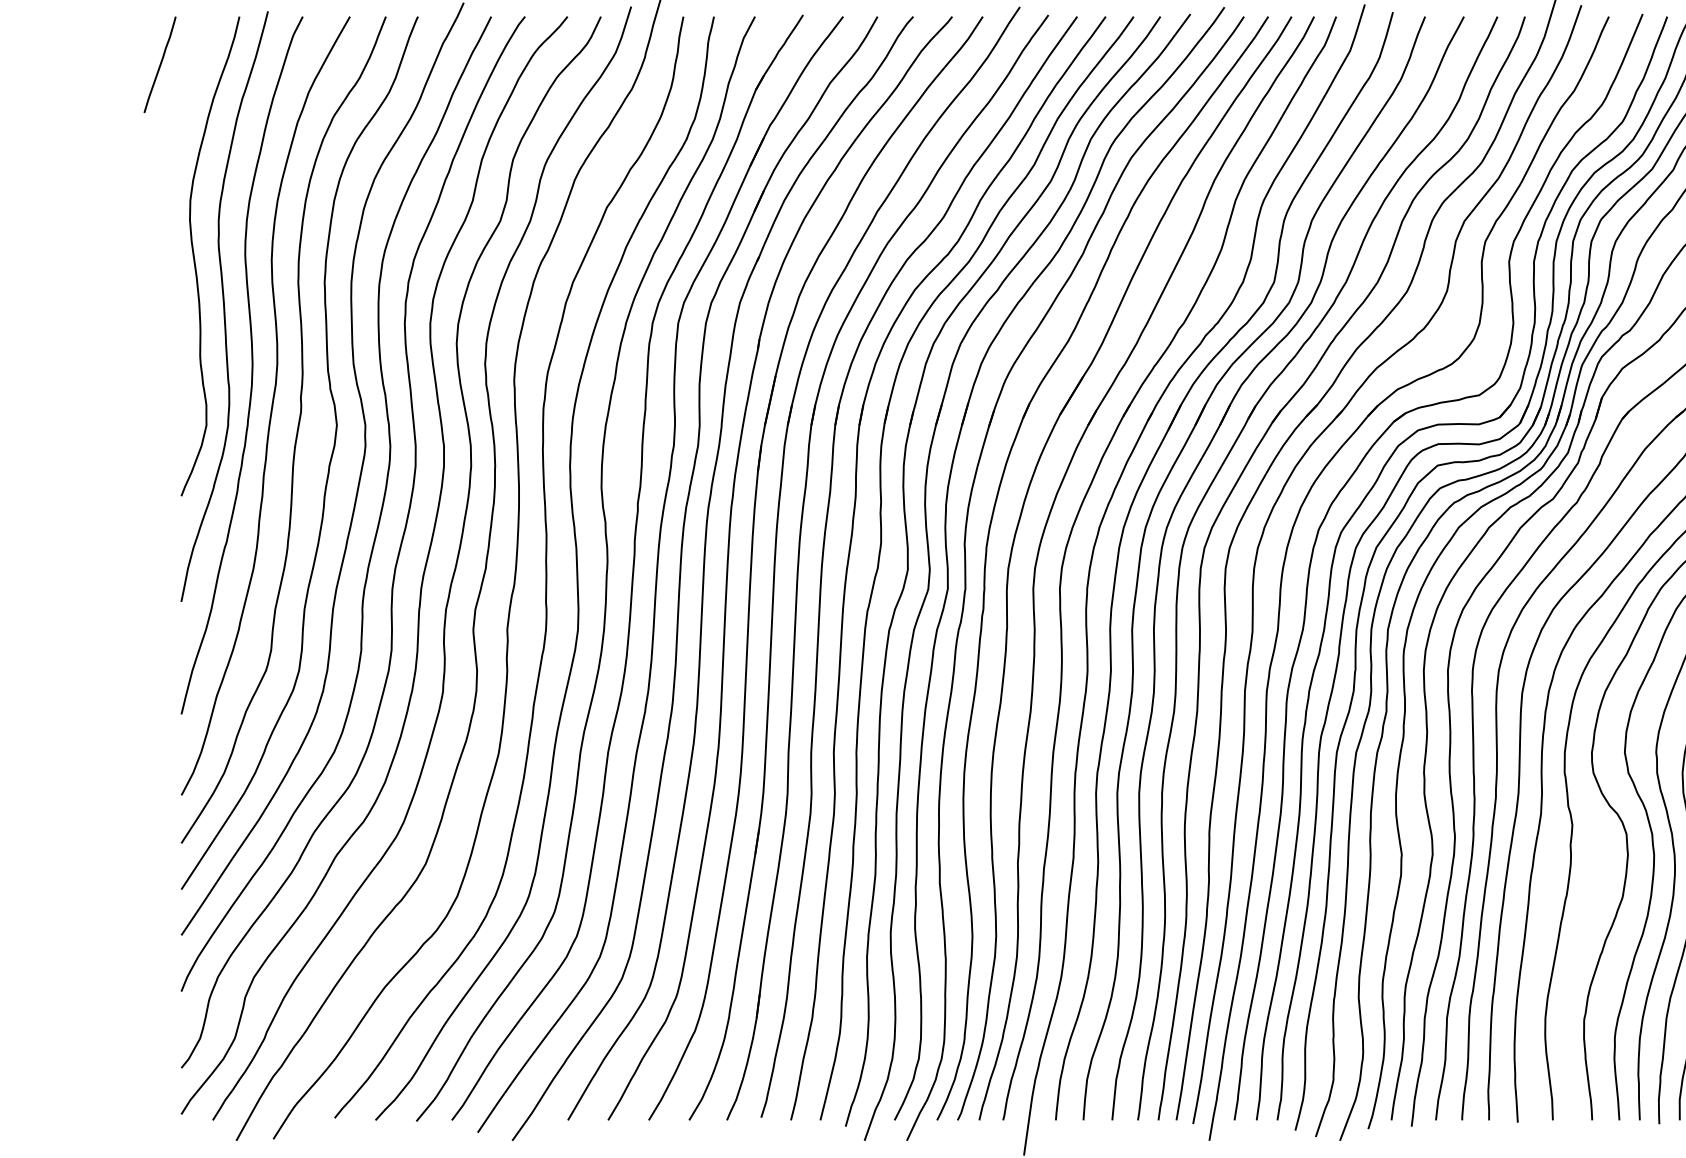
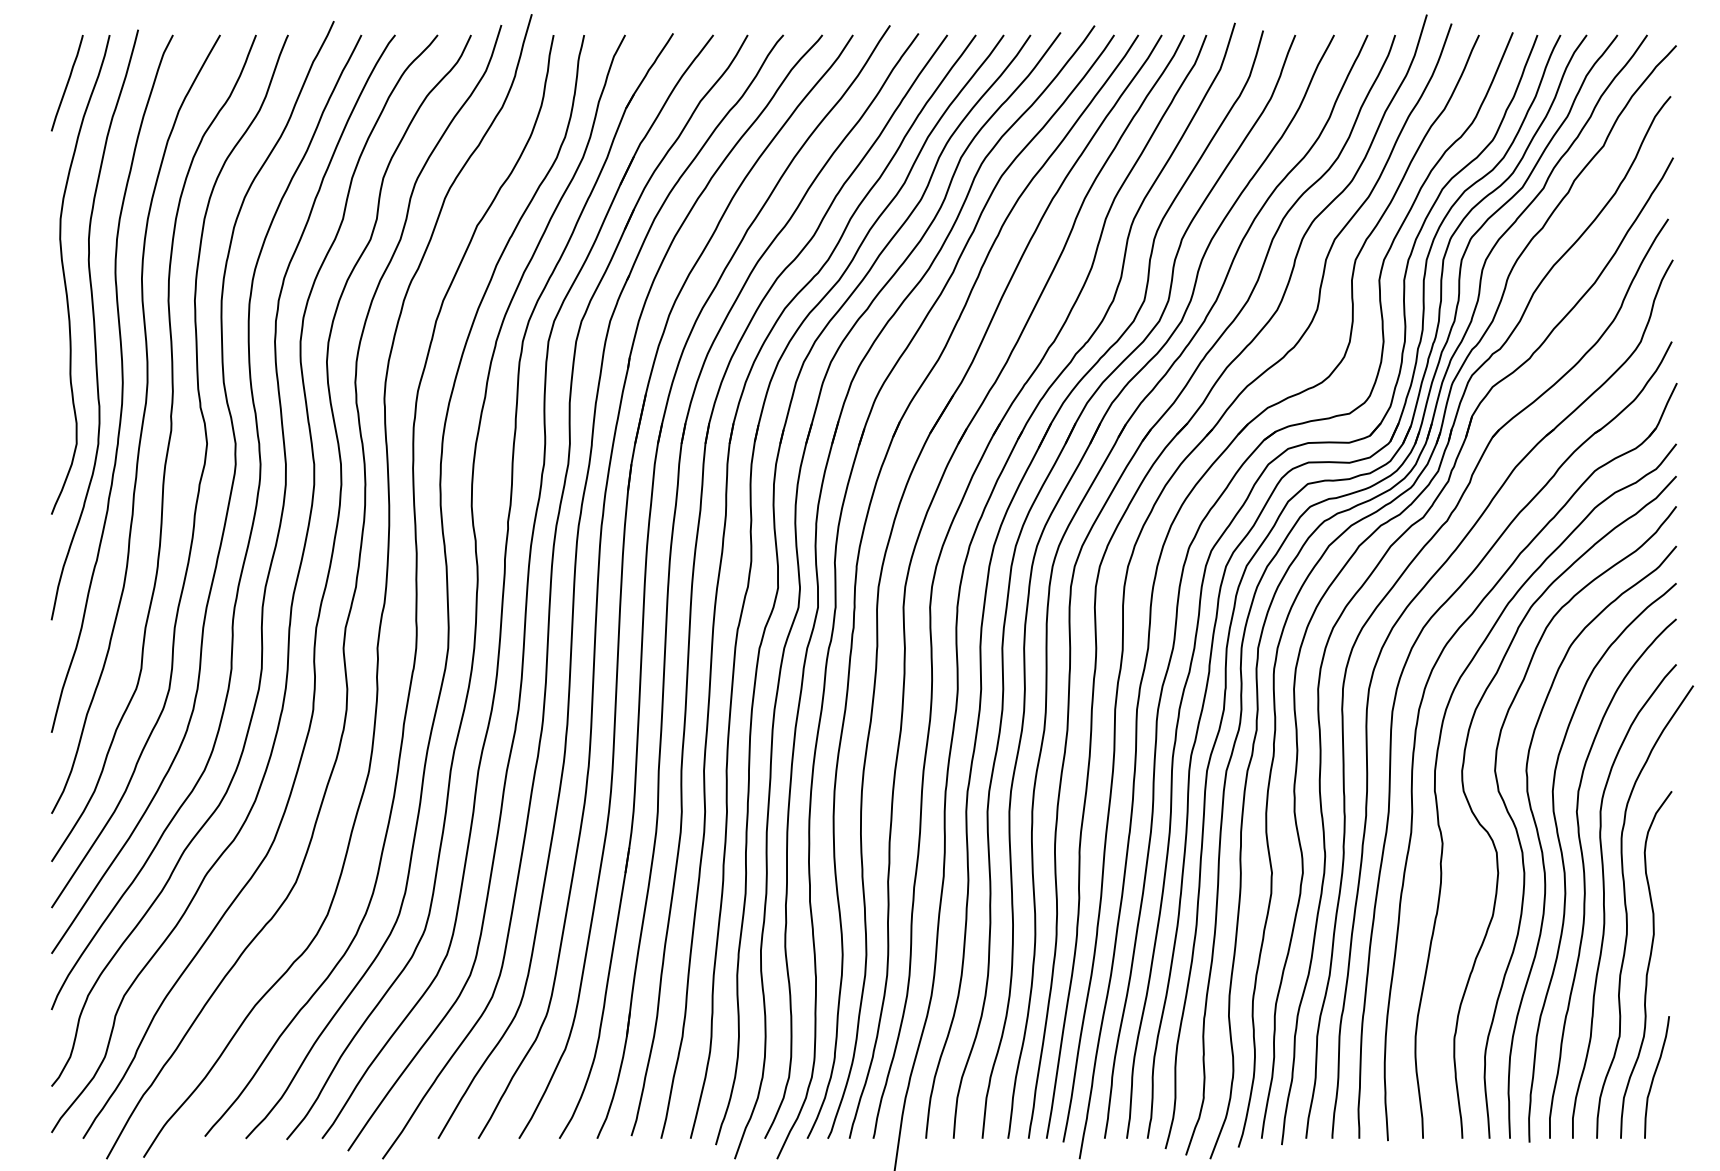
curve: (159, 65) -> (66, 83), moved

